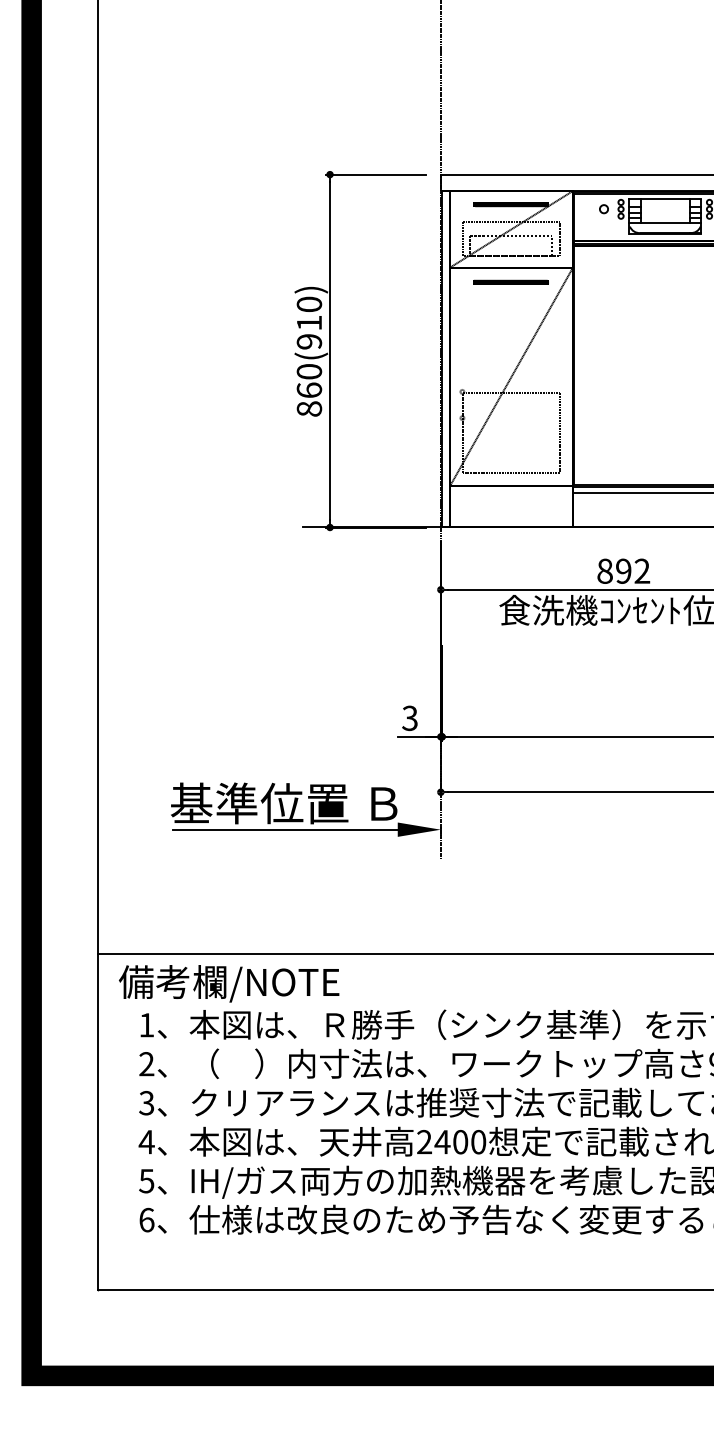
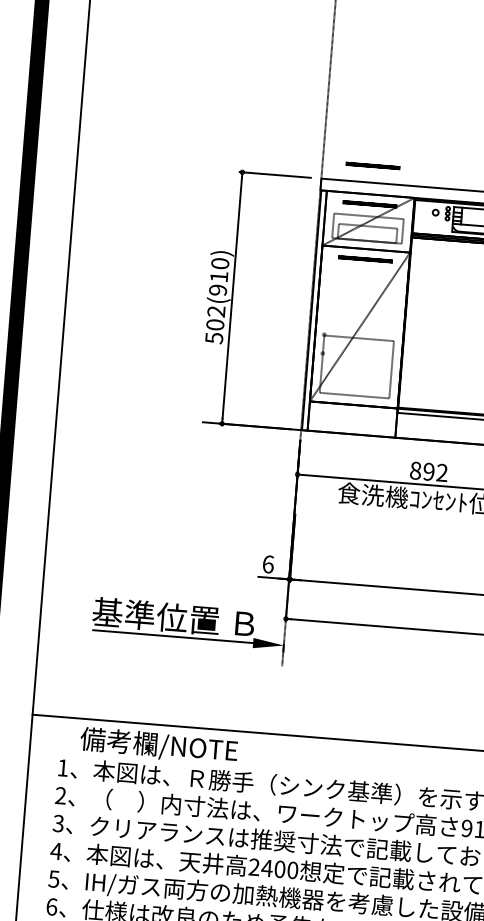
part: (510, 150) -> (372, 165), added
text: (309, 390) -> (215, 324), 860(910) -> 502(910)
text: (410, 718) -> (268, 564), 3 -> 6
text: (229, 983) -> (159, 745), moved

